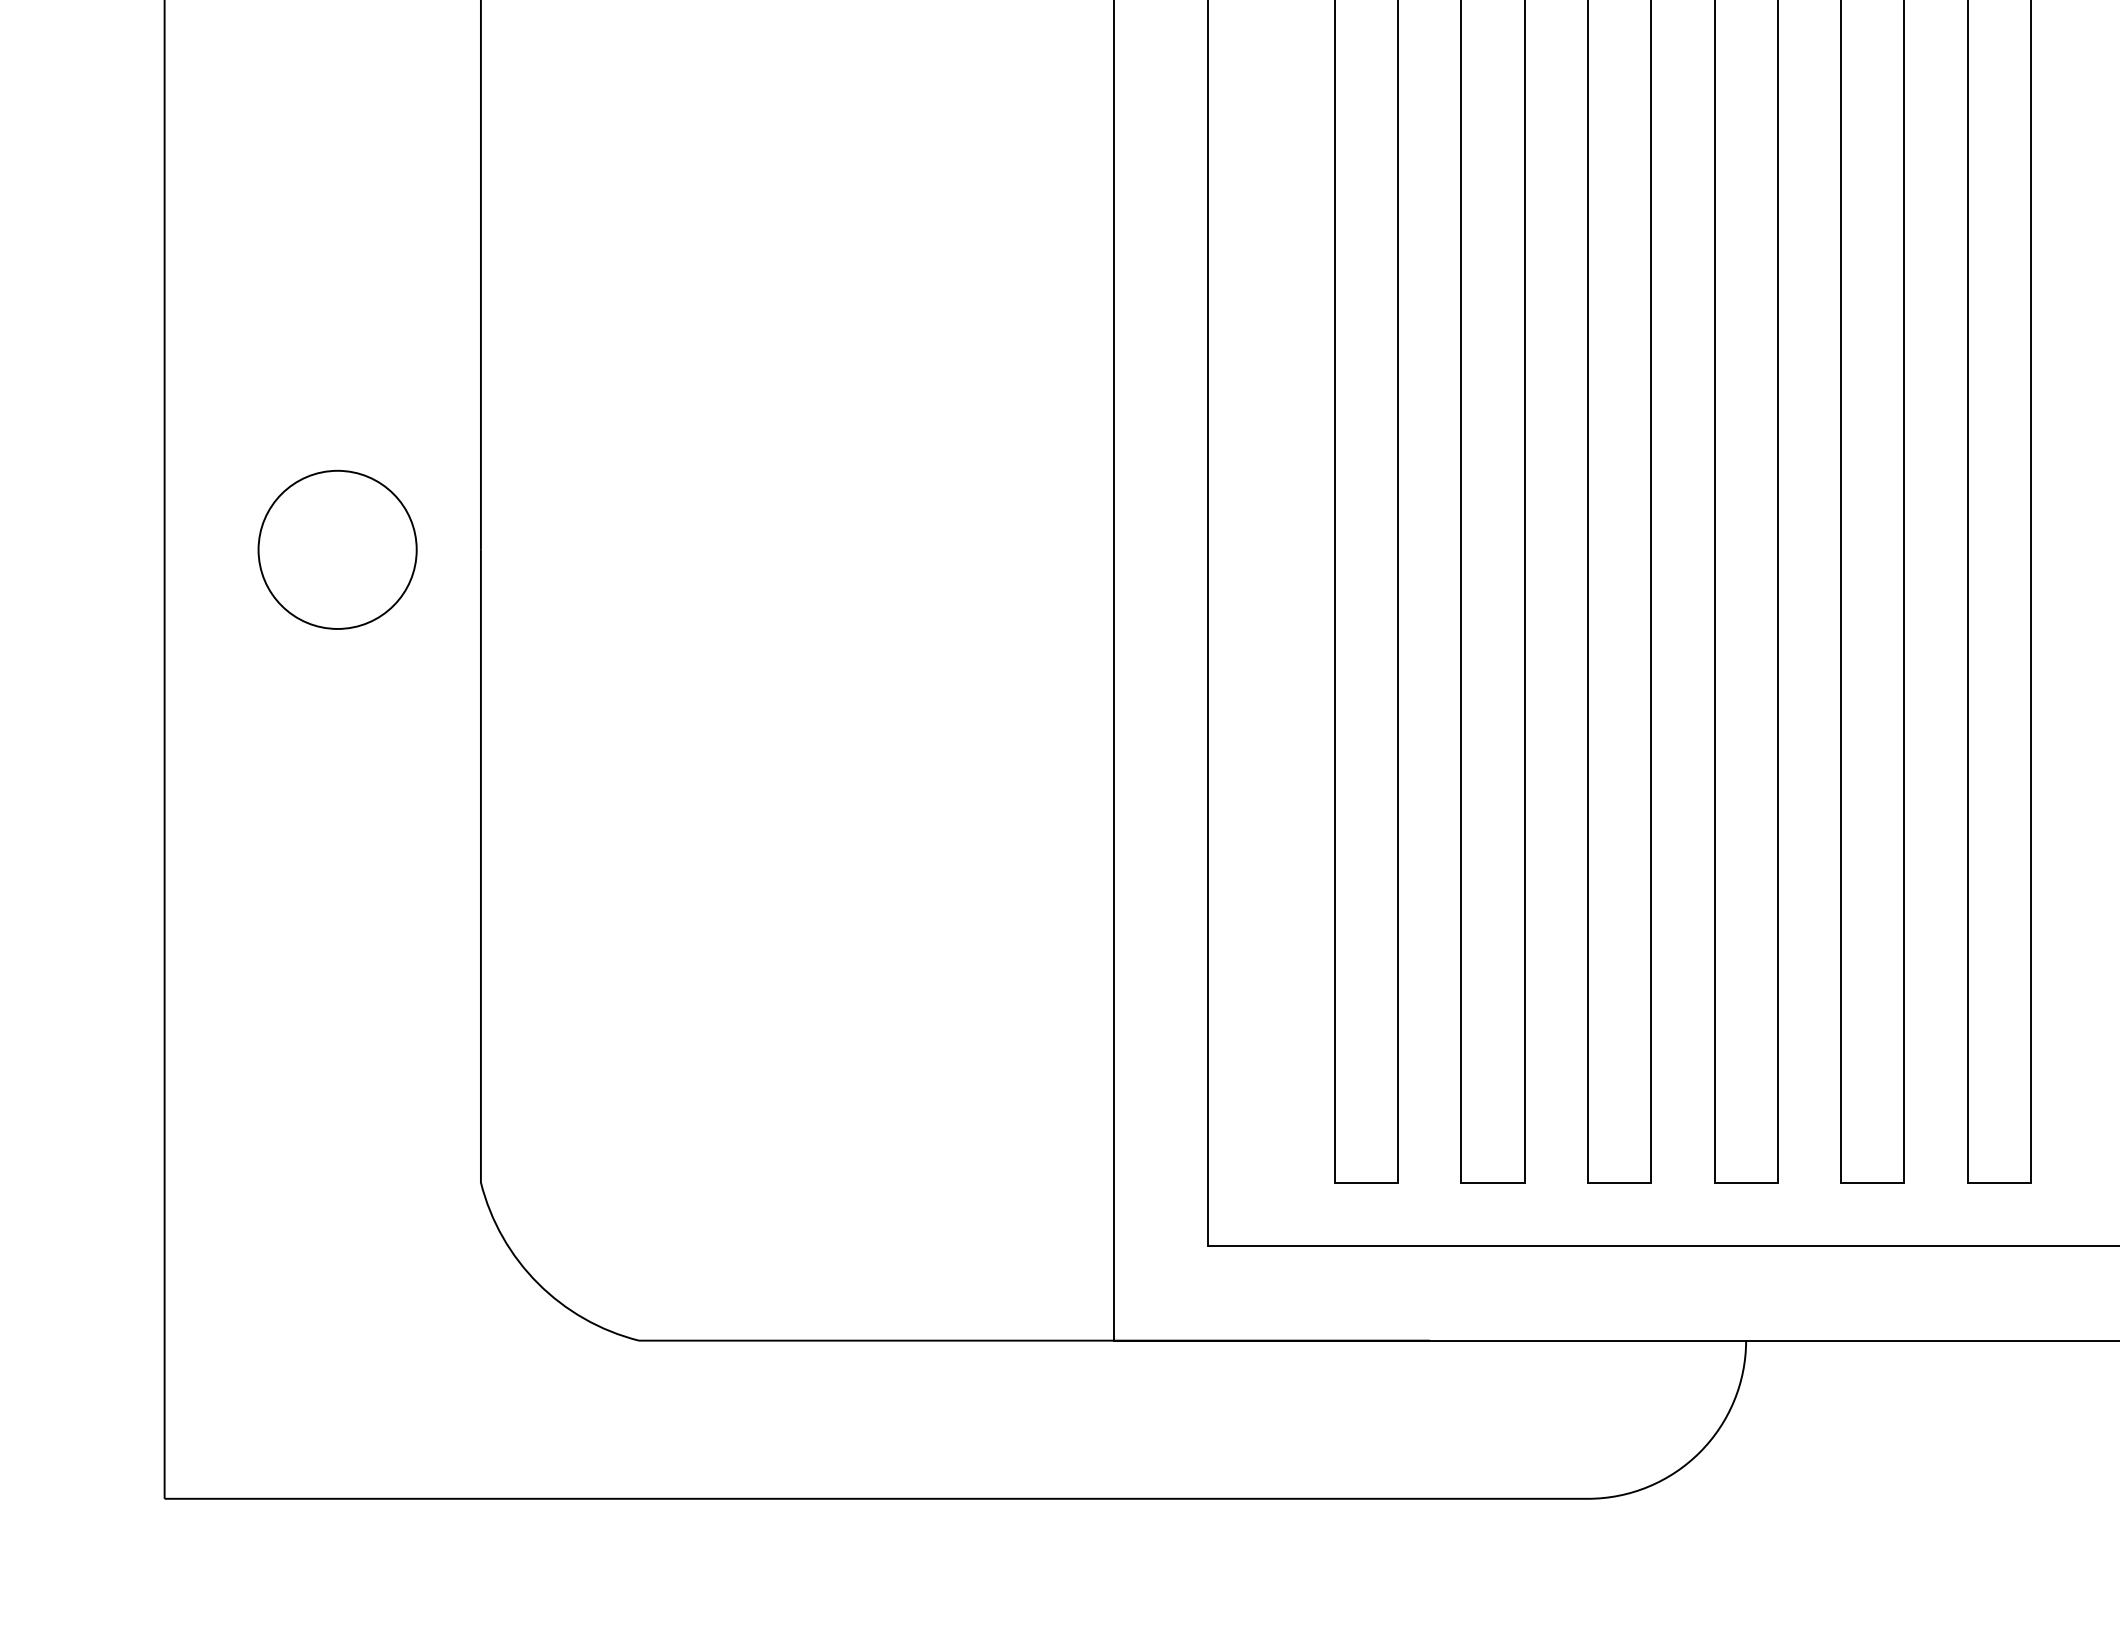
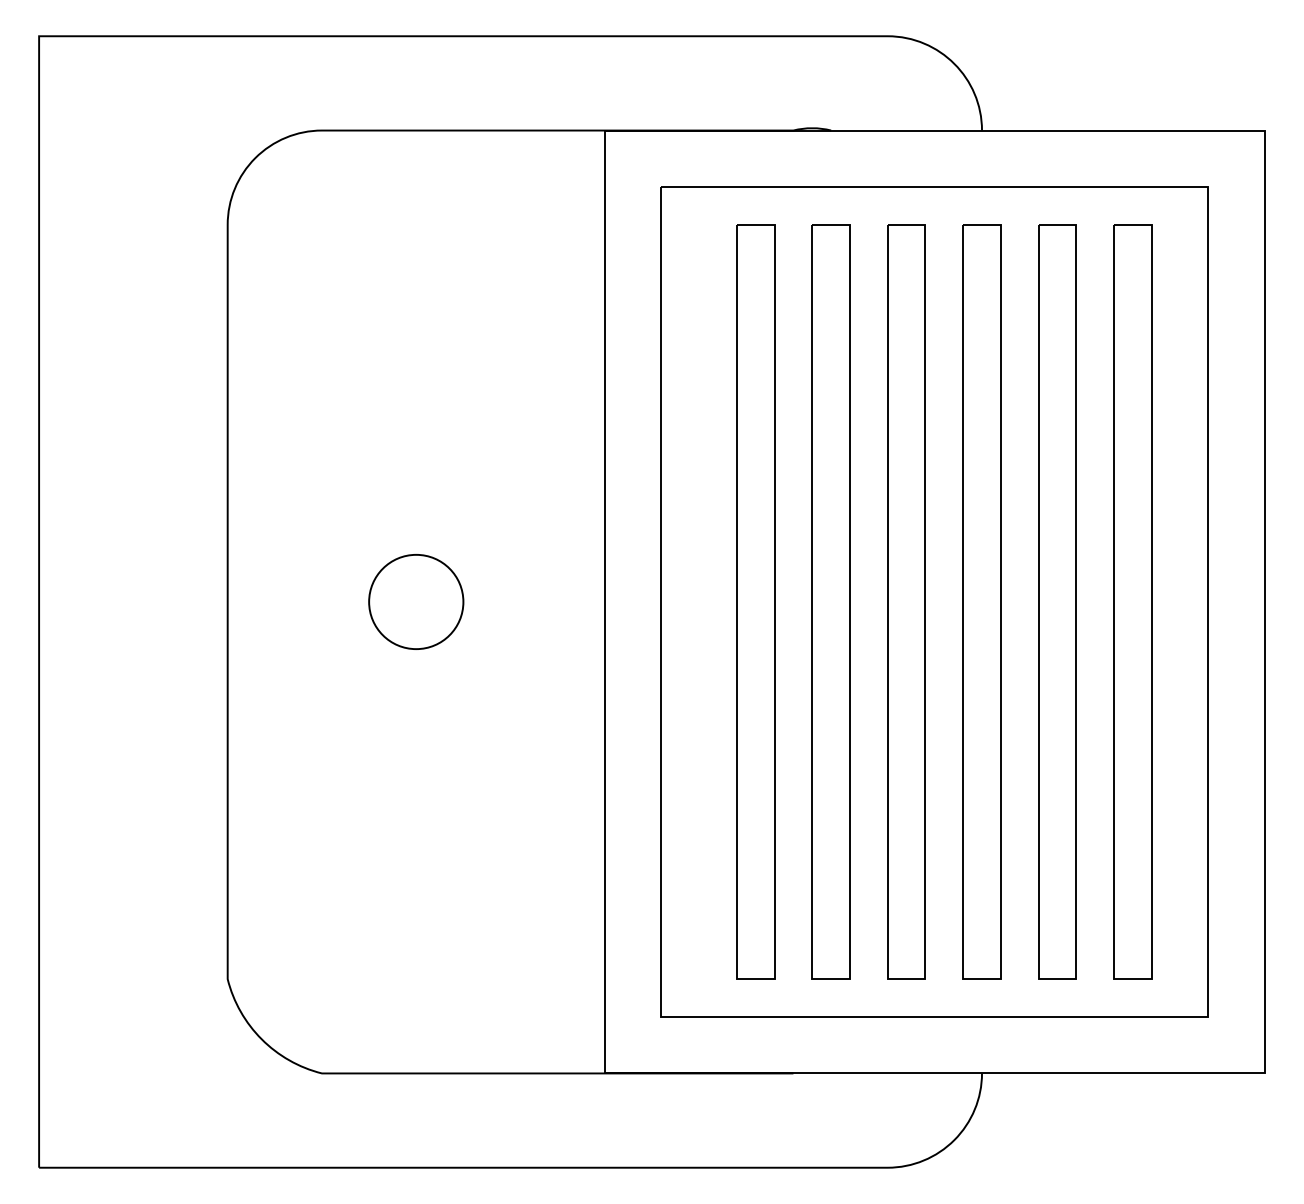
circle: (338, 549) -> (416, 601), moved

